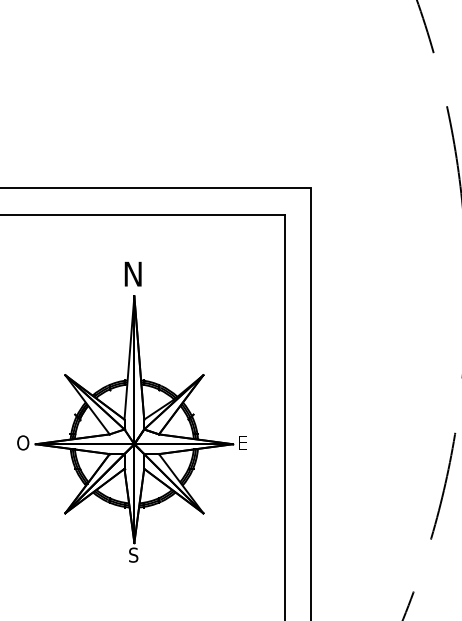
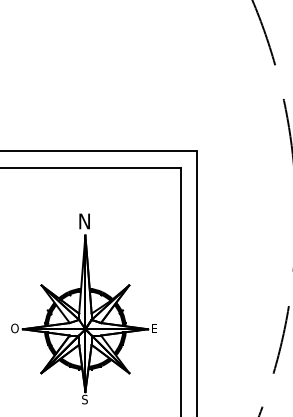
part: (131, 411) -> (83, 308), moved

